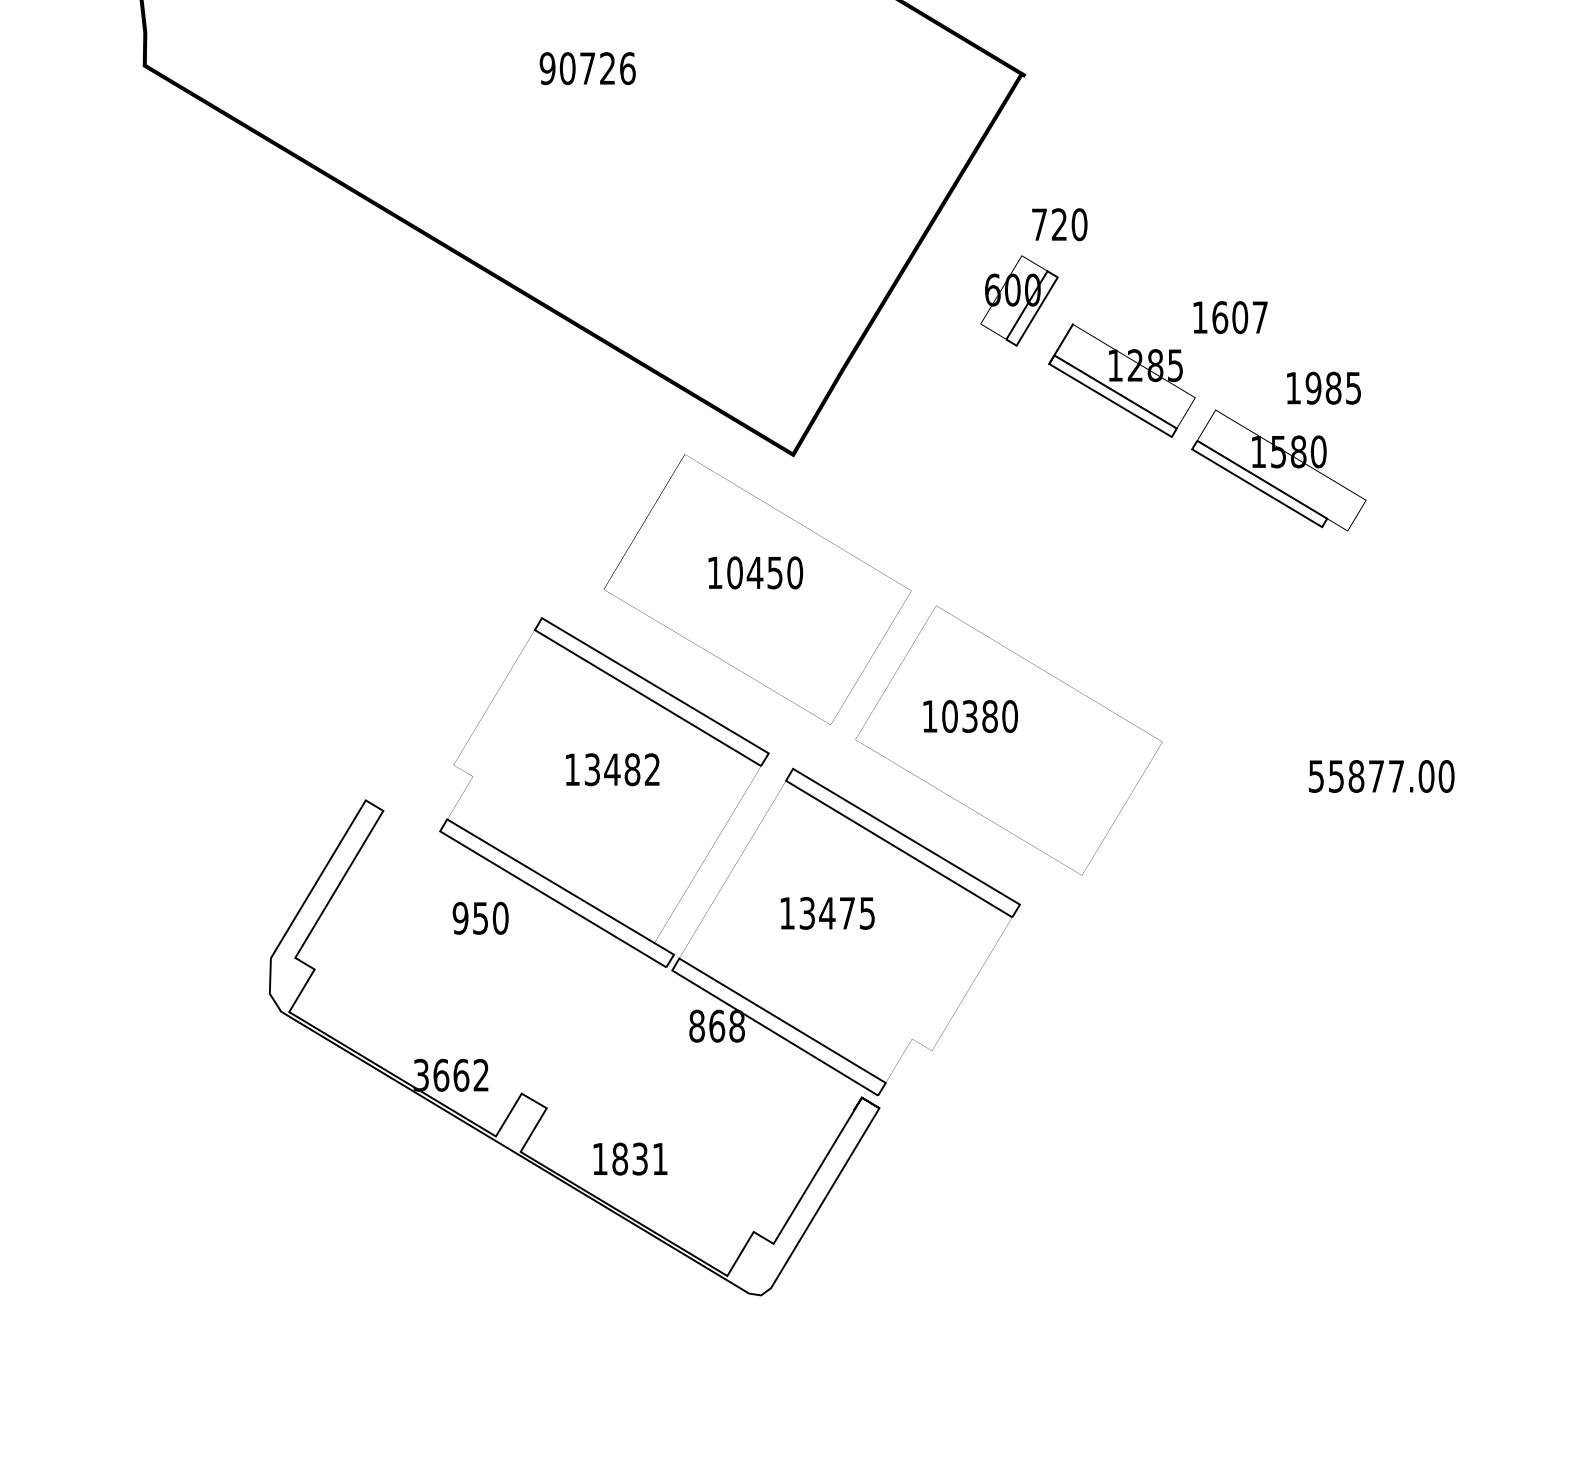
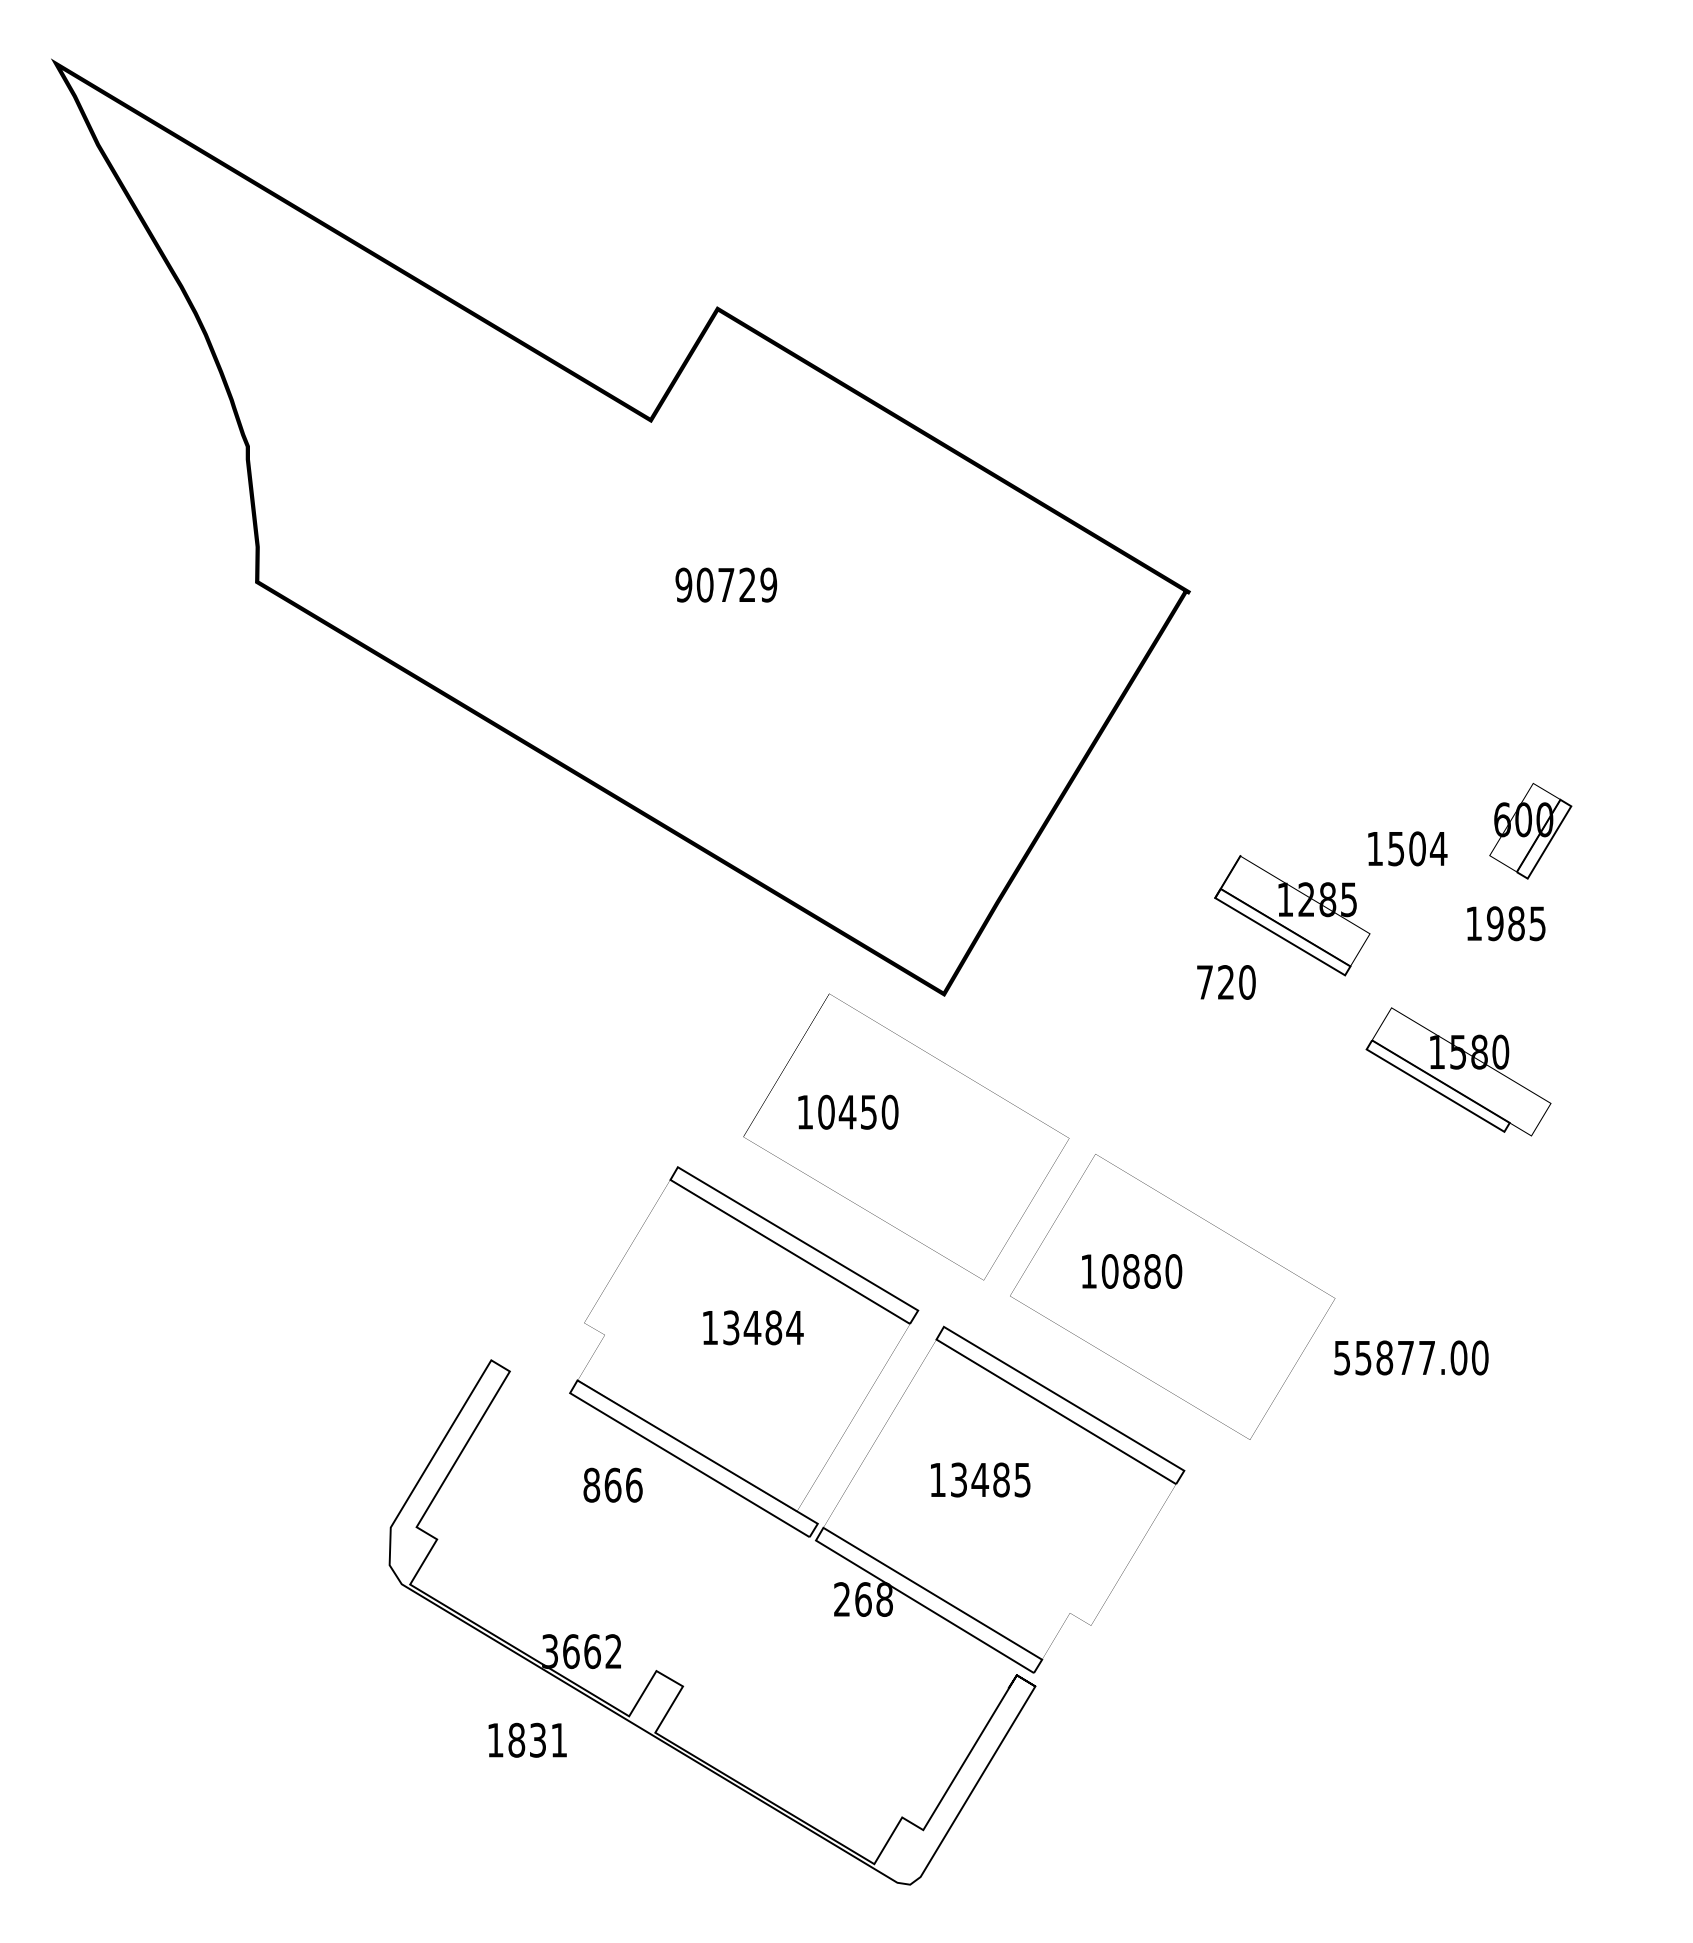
text: (627, 68) -> (768, 584), 90726 -> 90729
text: (1059, 224) -> (1226, 982), moved
part: (1019, 301) -> (1530, 831), moved
text: (1240, 317) -> (1417, 848), 1607 -> 1504
part: (1278, 470) -> (1458, 1071), moved
text: (755, 572) -> (848, 1111), moved
text: (970, 716) -> (1131, 1271), 10380 -> 10880
text: (652, 769) -> (794, 1327), 13482 -> 13484
text: (1381, 776) -> (1411, 1357), moved
text: (847, 912) -> (1001, 1479), 13475 -> 13485
text: (480, 917) -> (612, 1484), 950 -> 866
text: (697, 1026) -> (842, 1599), 868 -> 268
text: (630, 1158) -> (527, 1739), moved

